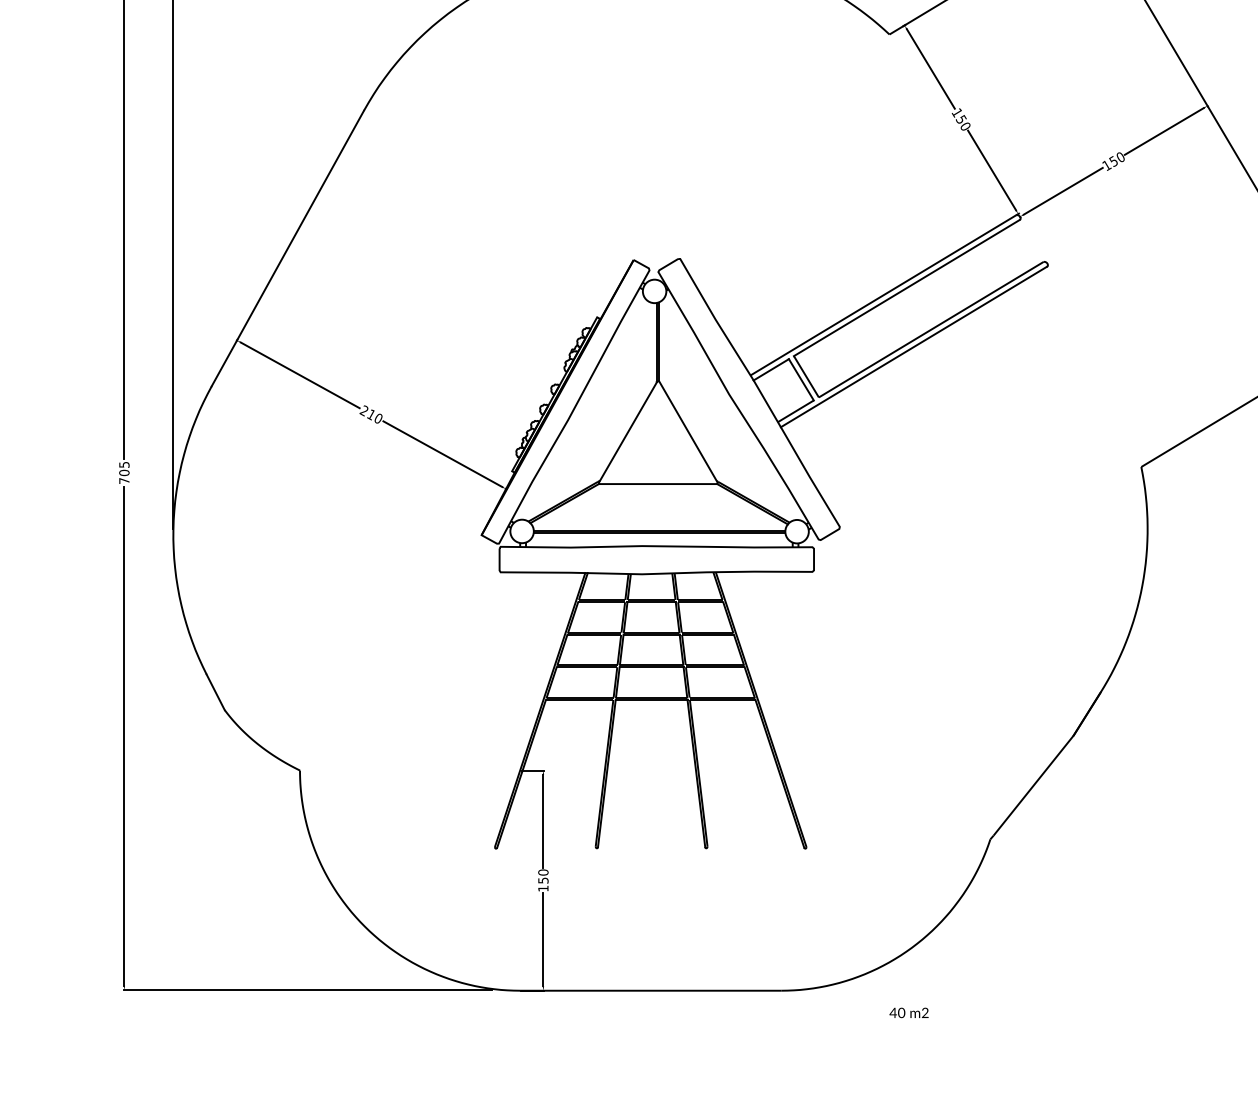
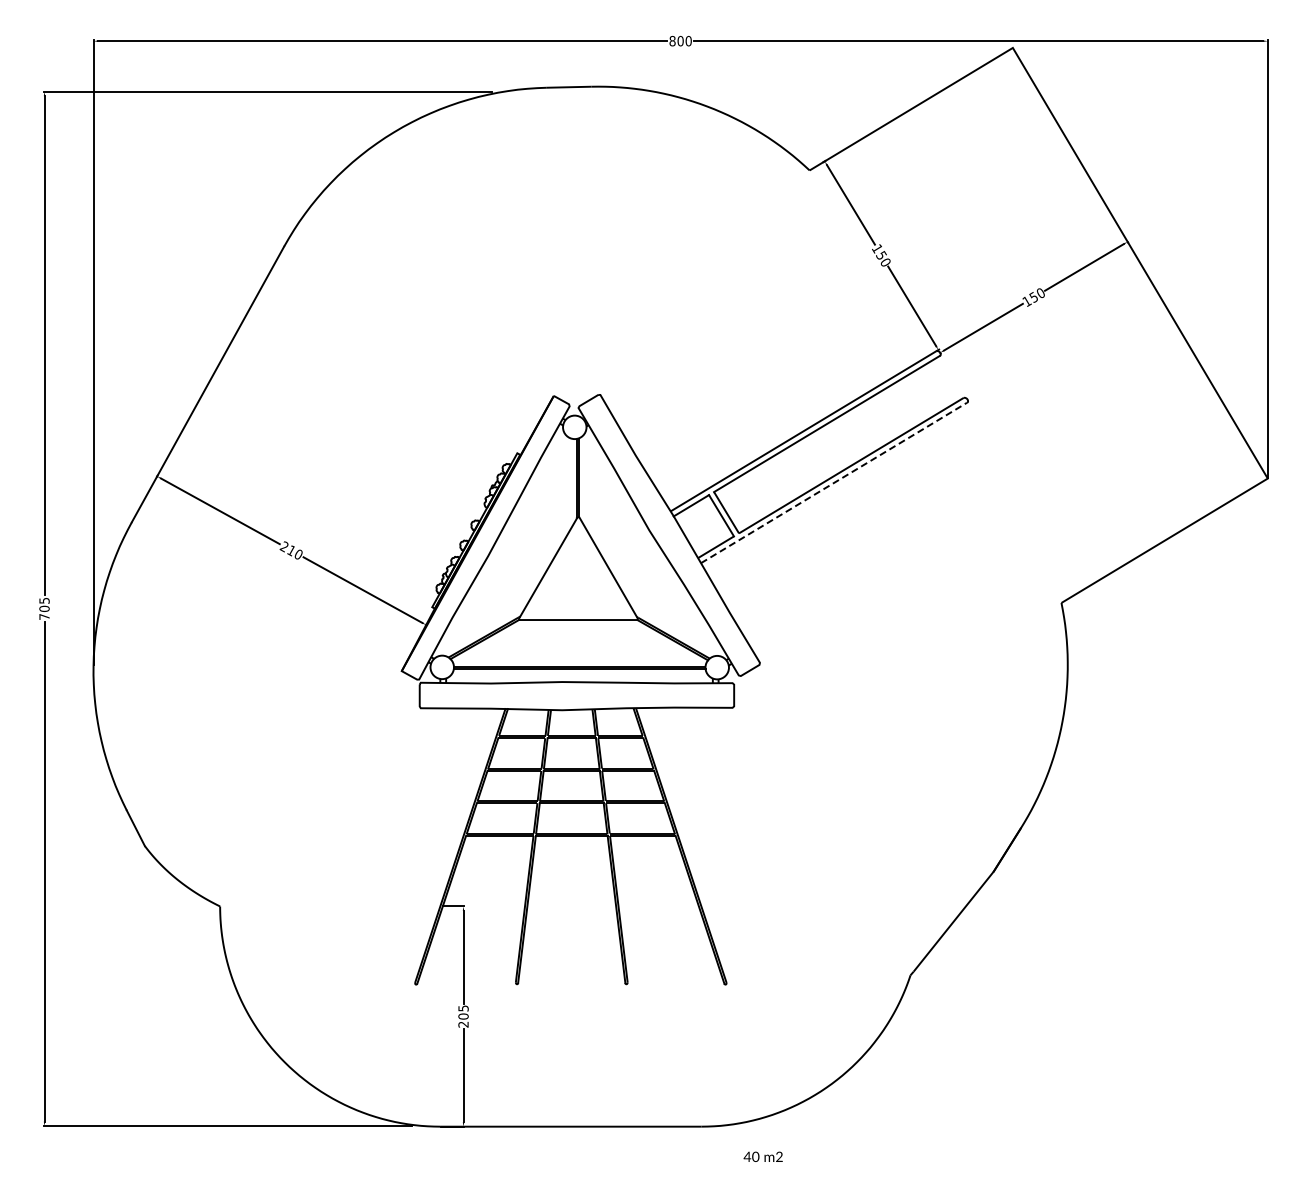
line: (914, 346) -> (834, 482), solid -> dashed
text: (543, 880) -> (463, 1016), 150 -> 205
text: (908, 1012) -> (762, 1156), moved

